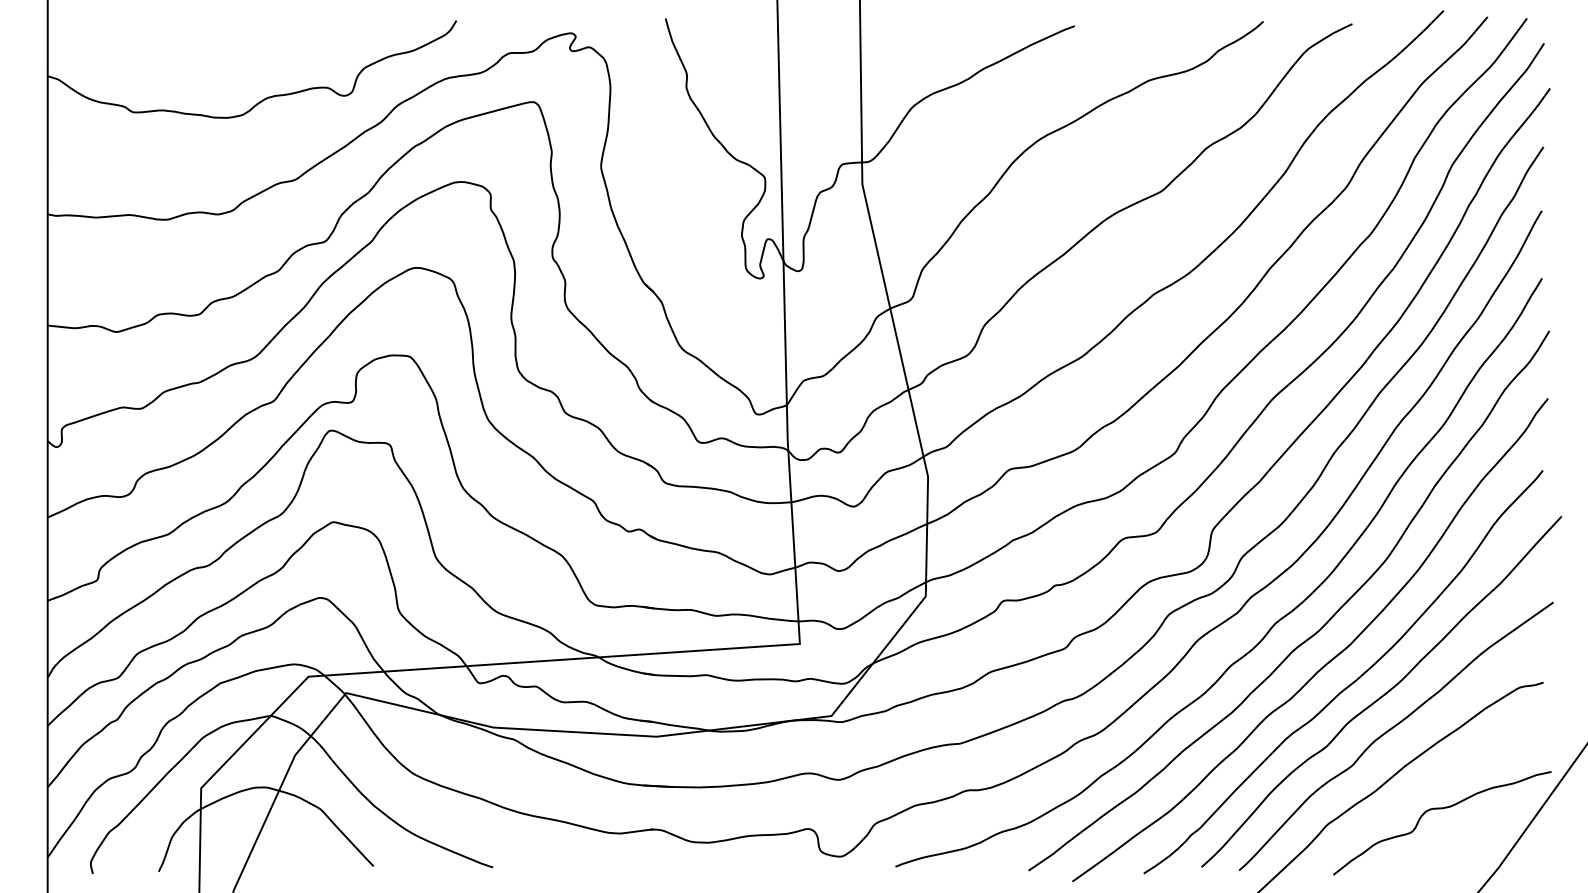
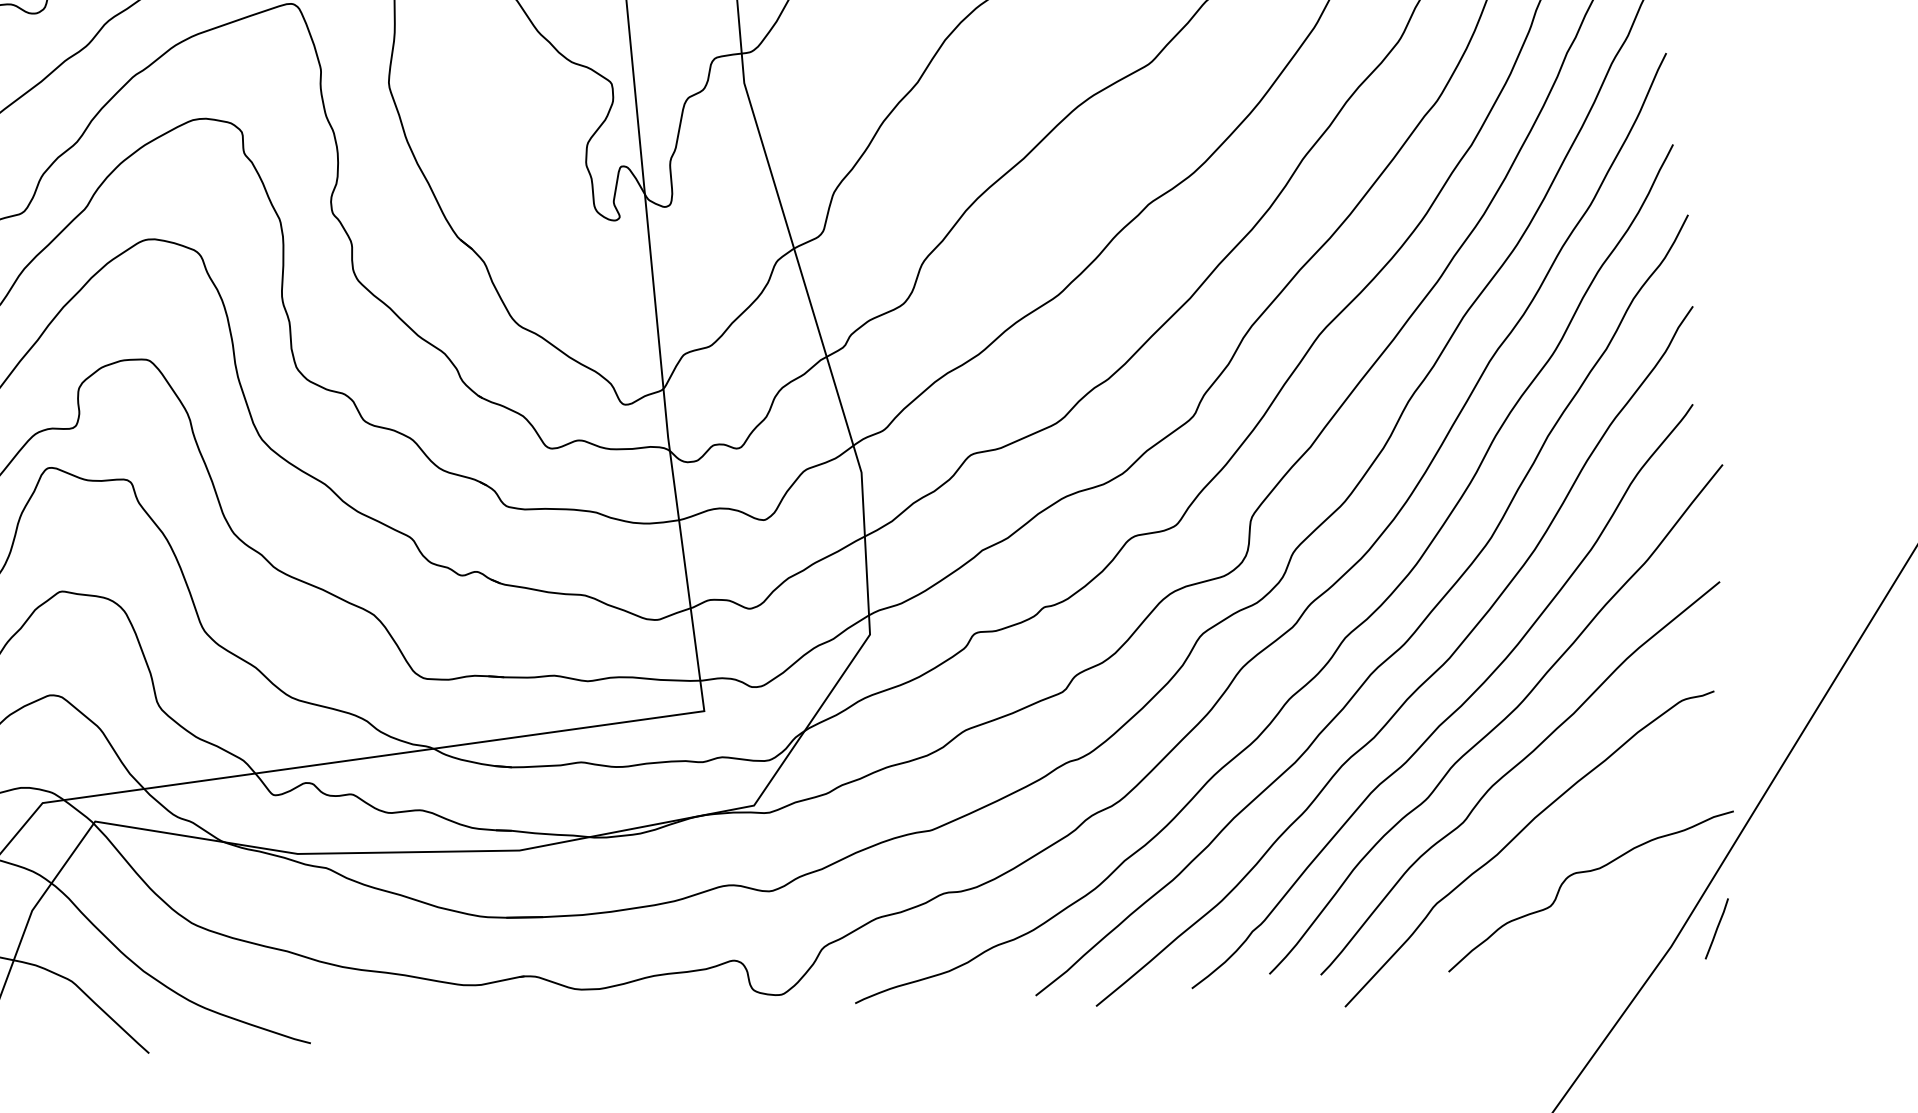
line: (1532, 857) -> (1716, 929), added

